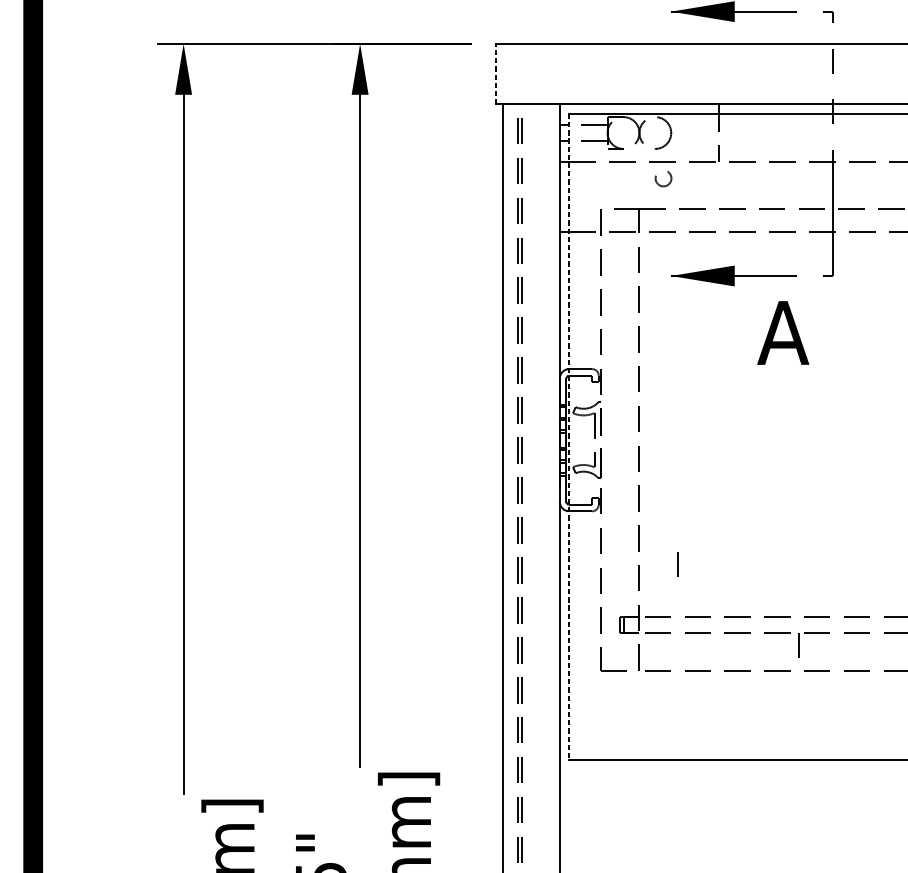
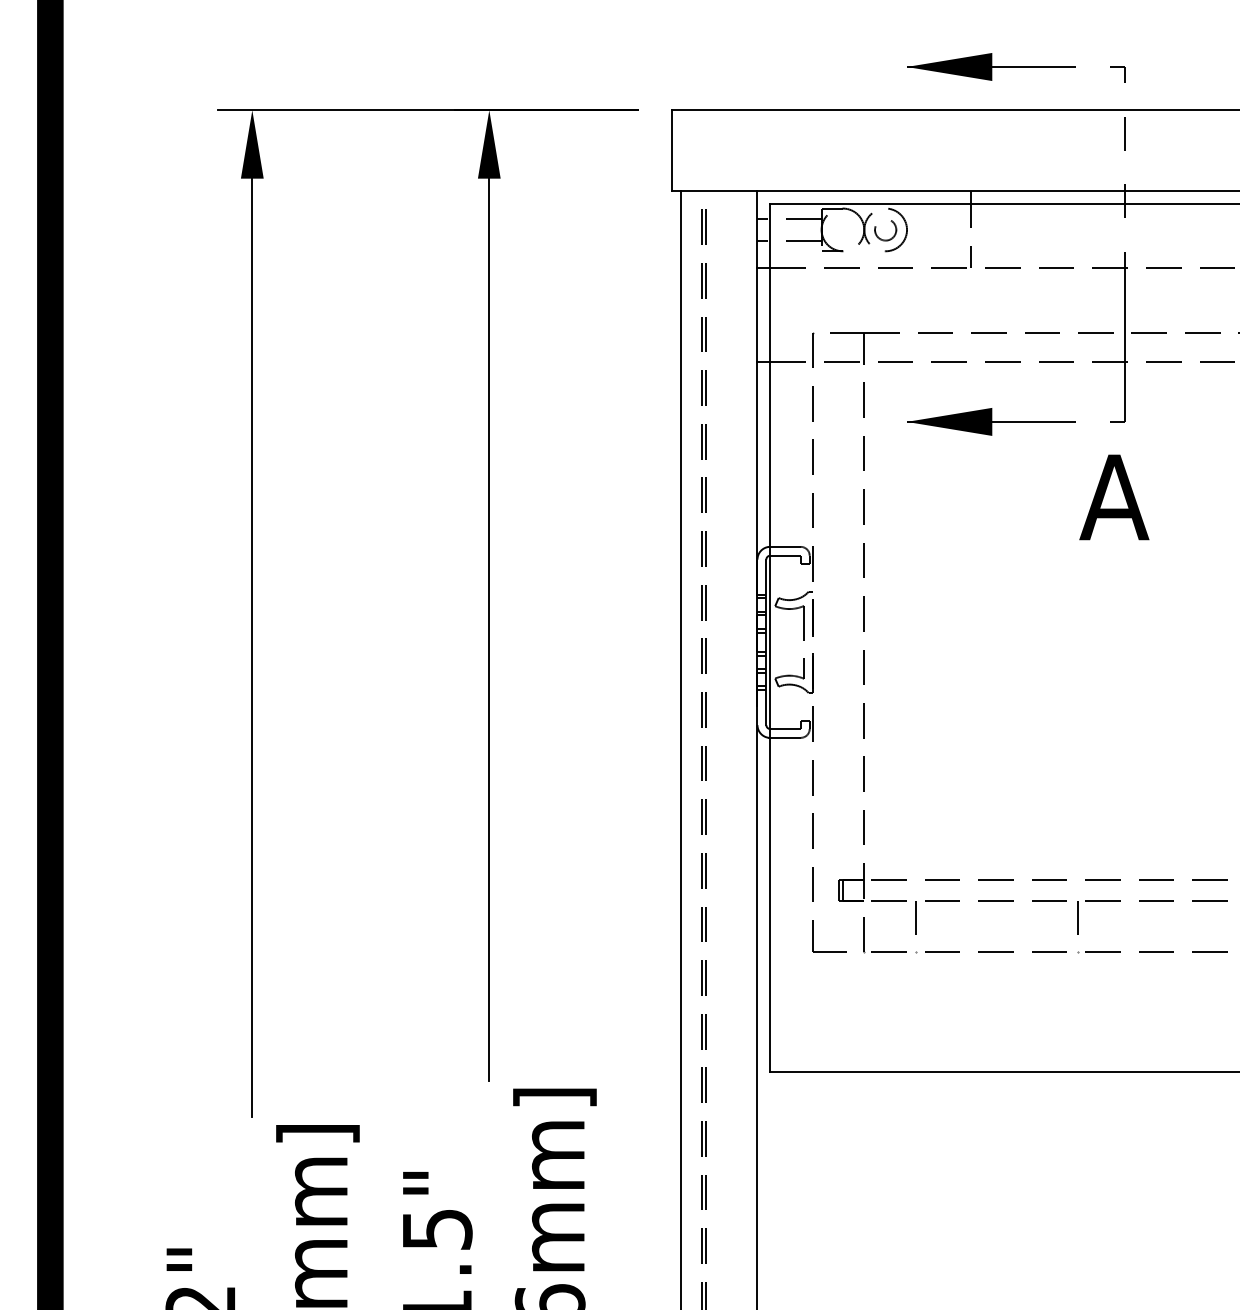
line: (495, 73) -> (671, 150), dashed -> solid
circle: (663, 178) -> (885, 230), moved
text: (783, 333) -> (1114, 497), moved
line: (569, 437) -> (770, 638), dashed -> solid
line: (678, 571) -> (916, 927), moved

